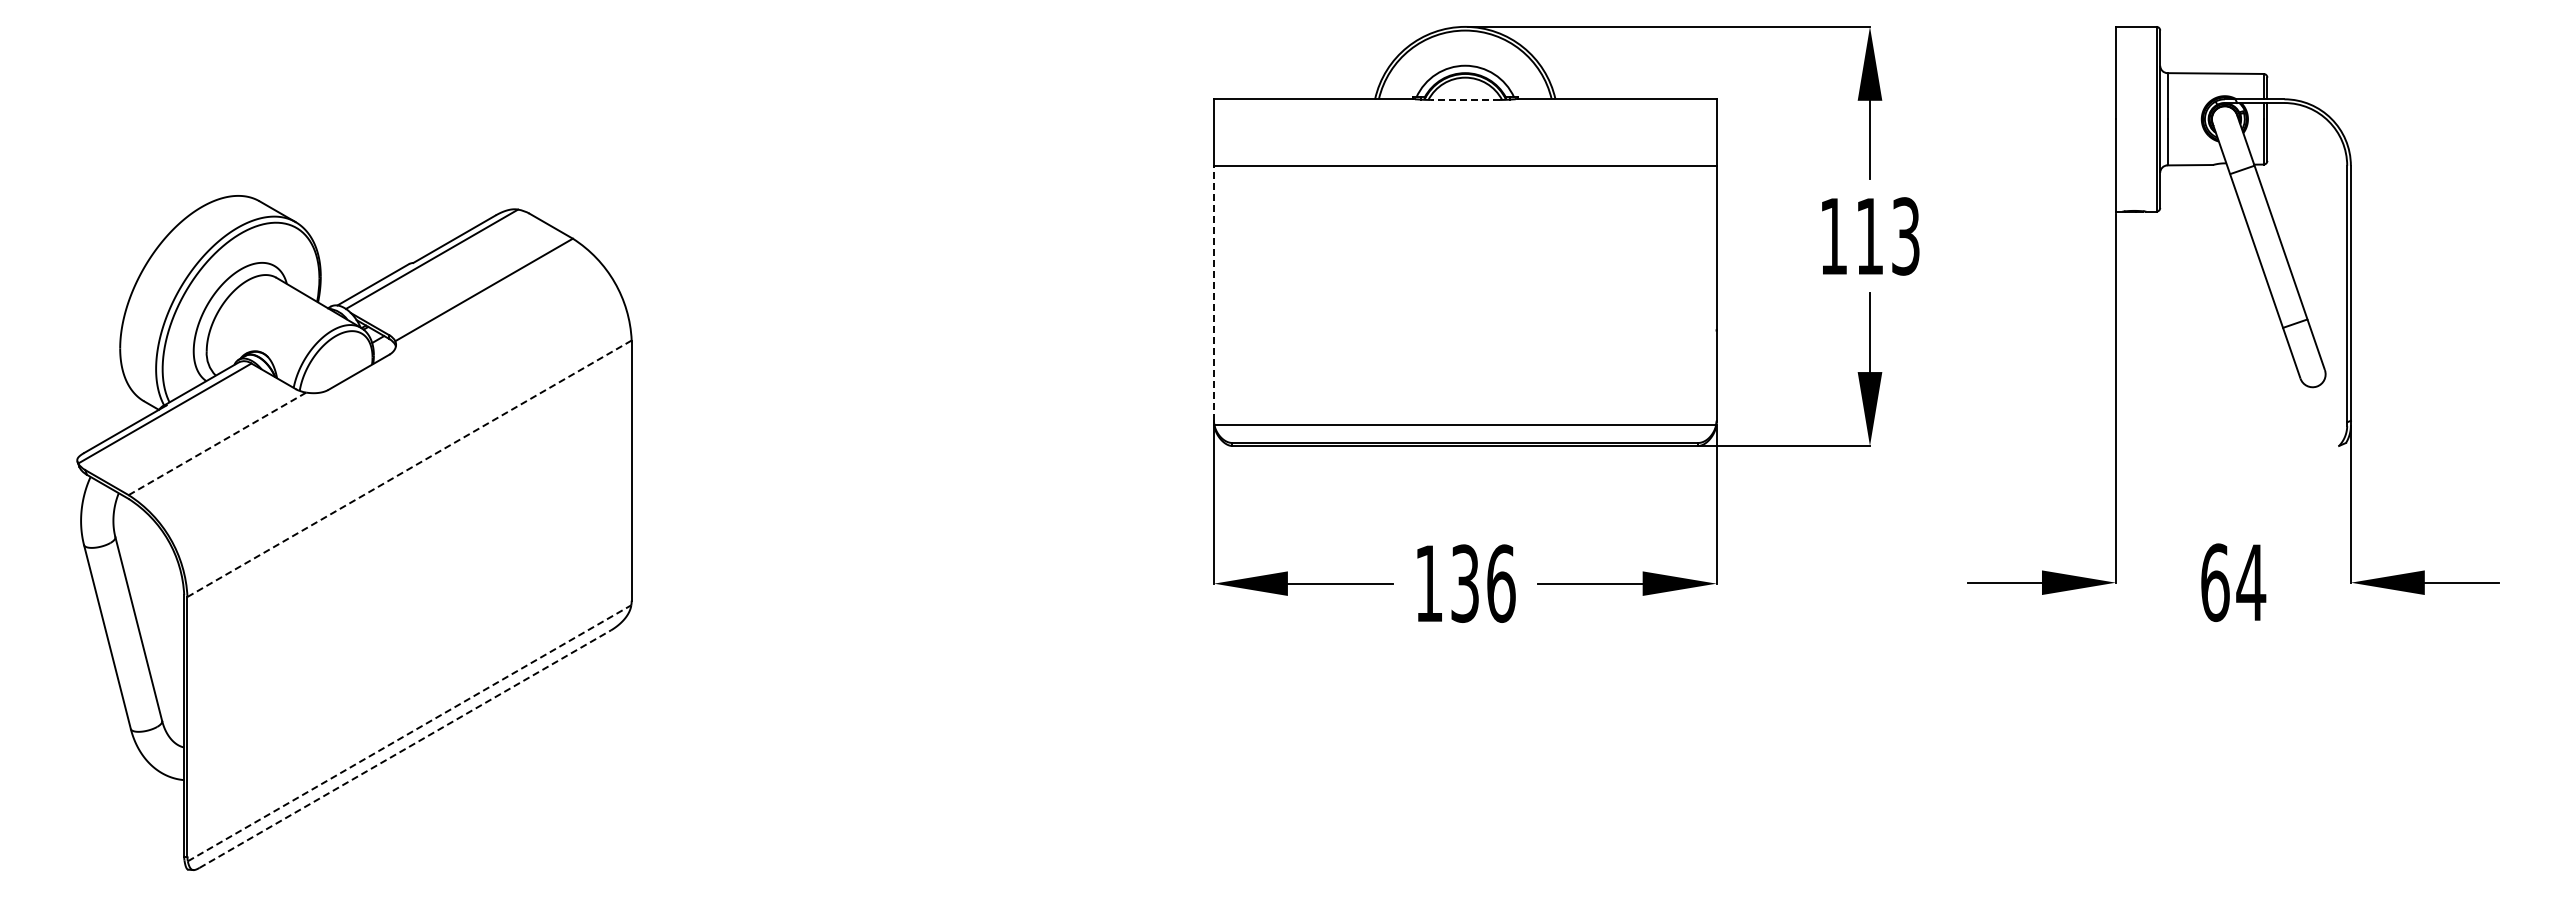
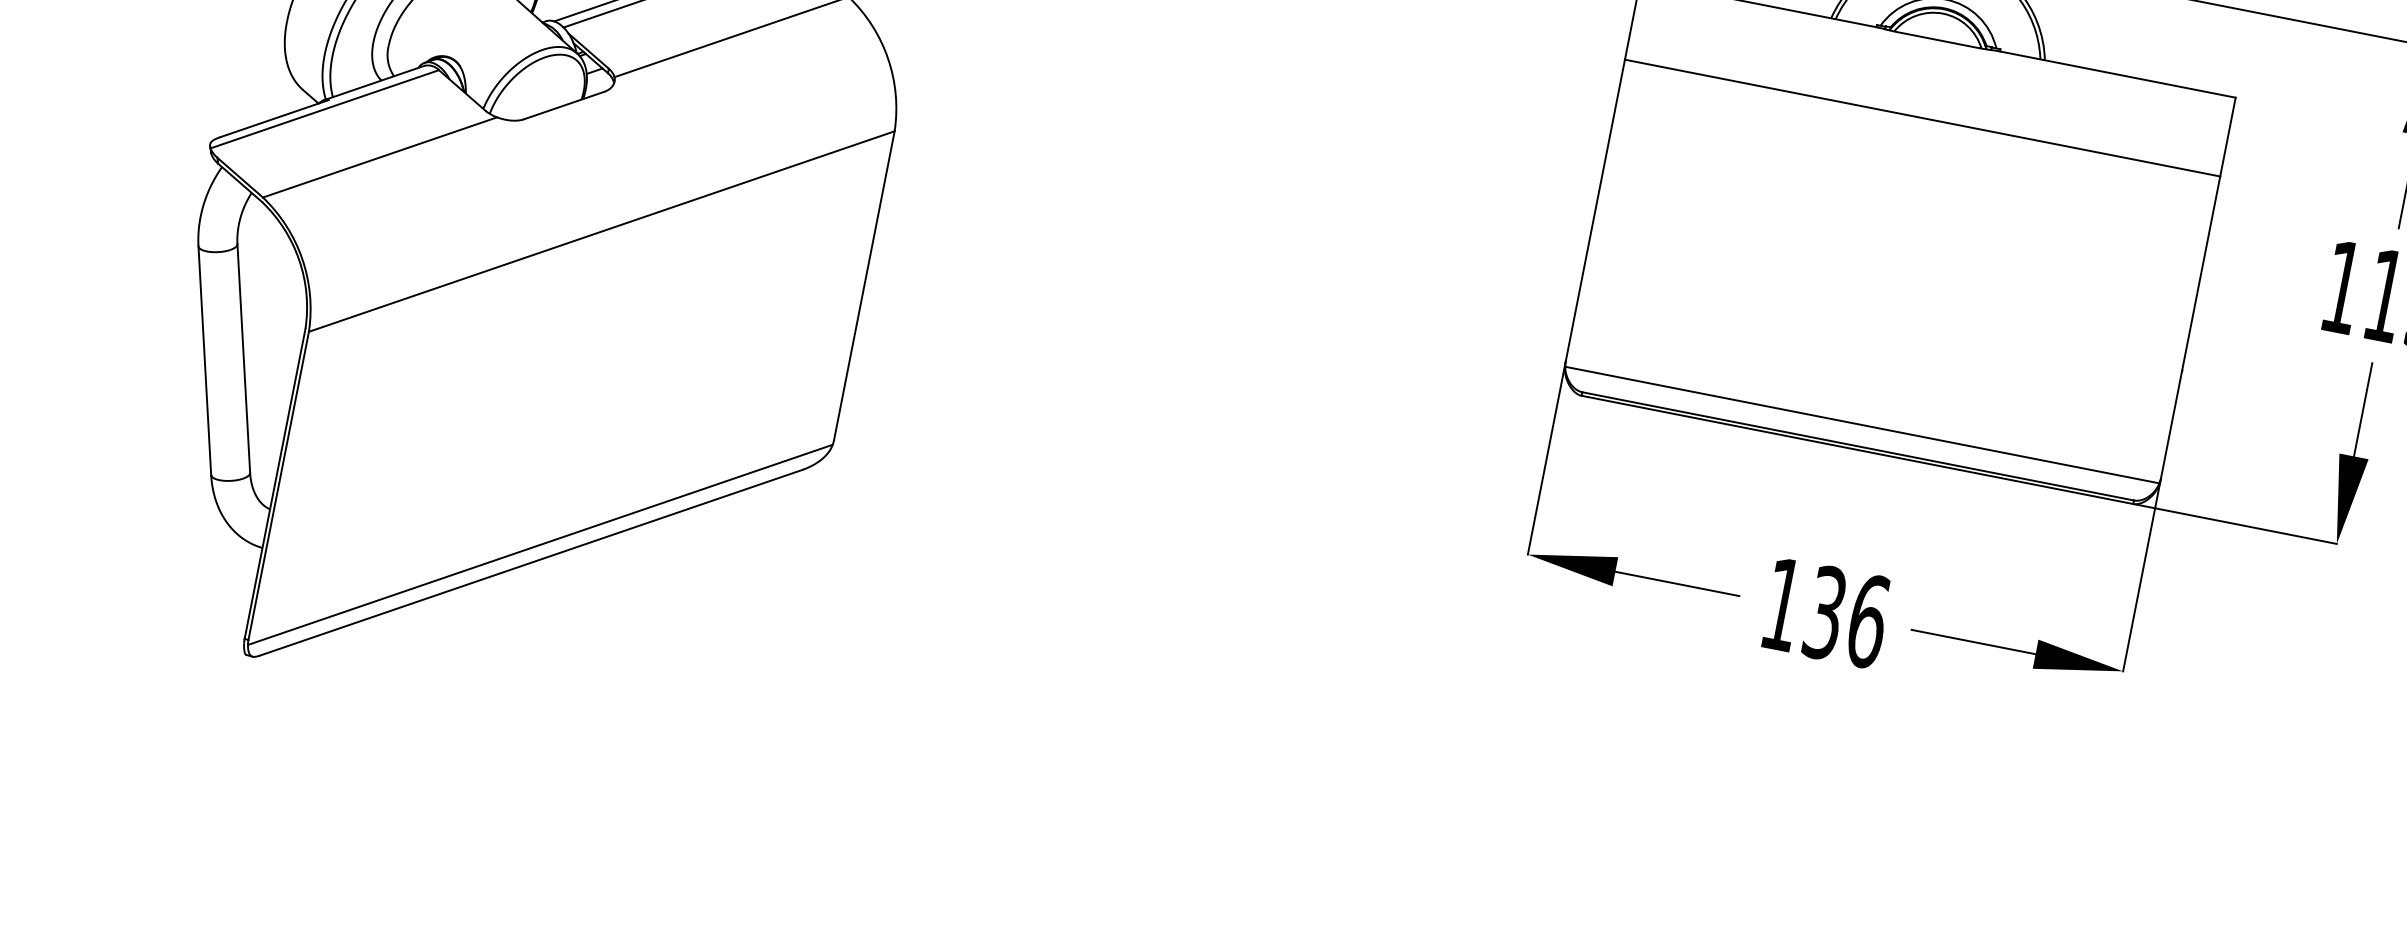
line: (1464, 99) -> (1937, 39), dashed -> solid
line: (1214, 292) -> (1596, 209), dashed -> solid
line: (217, 443) -> (380, 157), dashed -> solid
line: (409, 469) -> (601, 232), dashed -> solid
line: (410, 733) -> (541, 545), dashed -> solid
line: (405, 749) -> (531, 563), dashed -> solid

